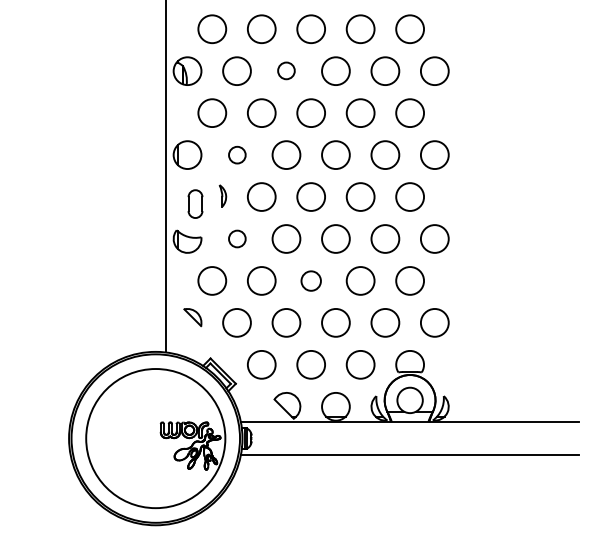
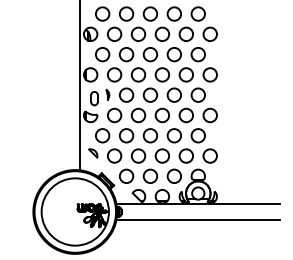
circle: (286, 69) -> (138, 33), size x1.67
circle: (236, 154) -> (114, 74), size x1.67
circle: (236, 239) -> (114, 115), size x1.67
circle: (311, 280) -> (150, 135), size x1.43

